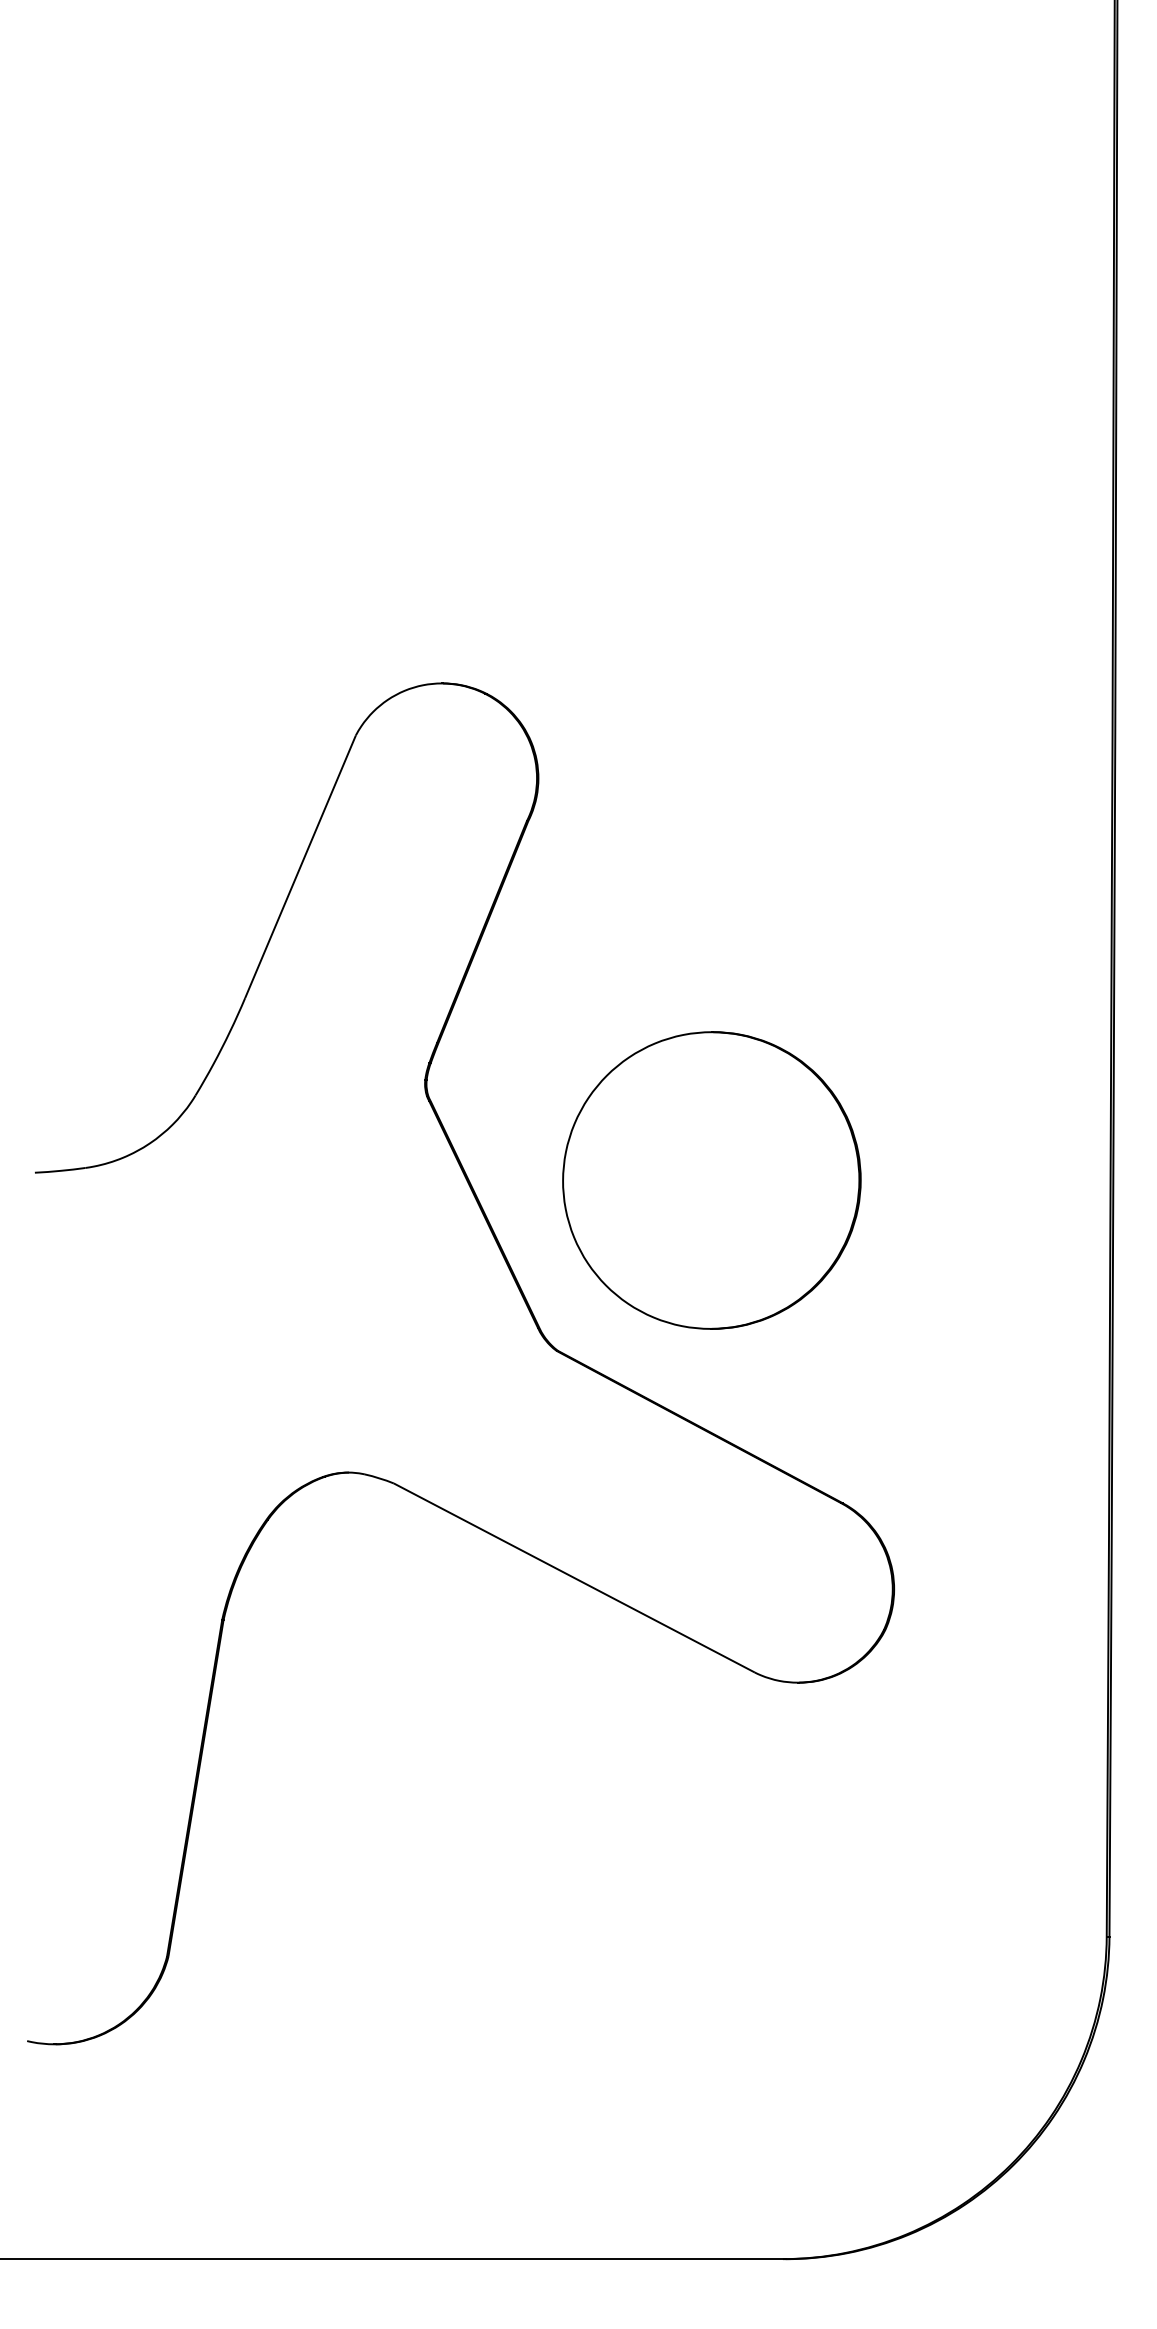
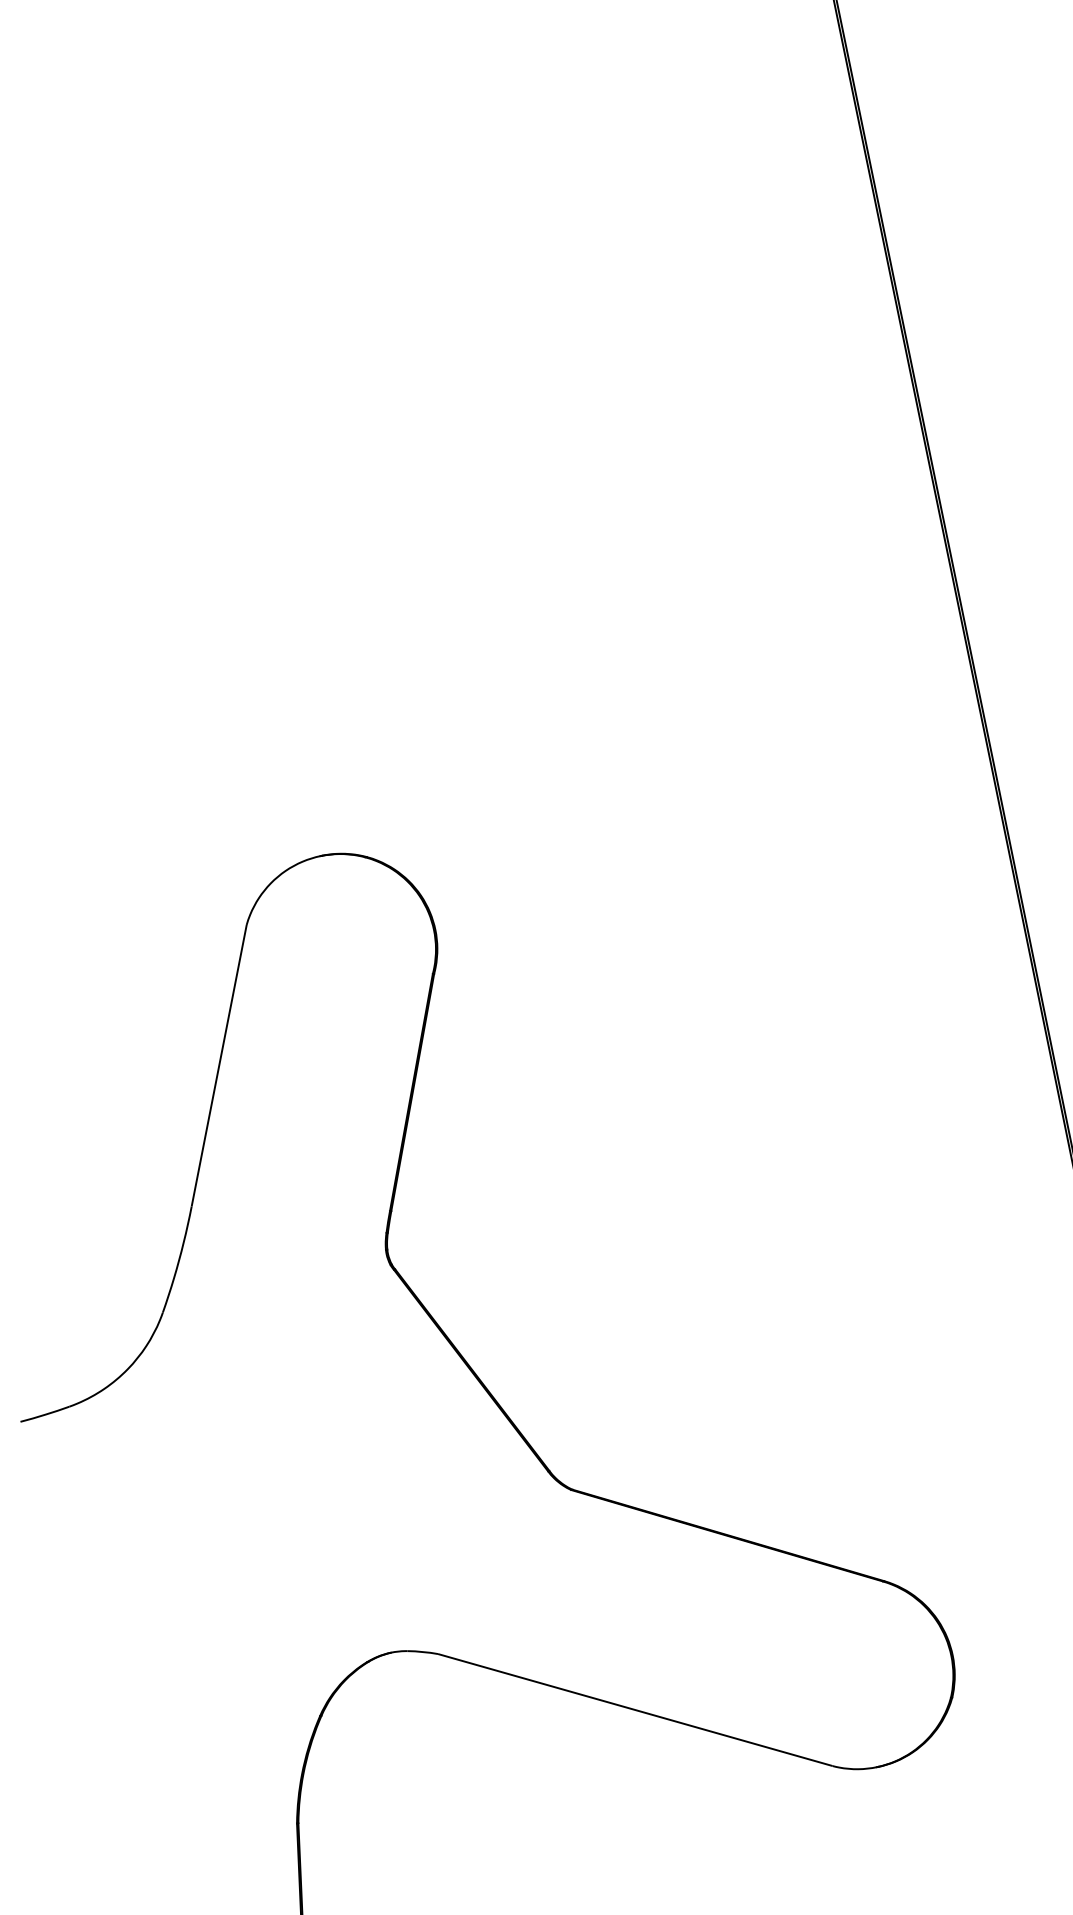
part: (711, 1180) -> (688, 1290), removed

